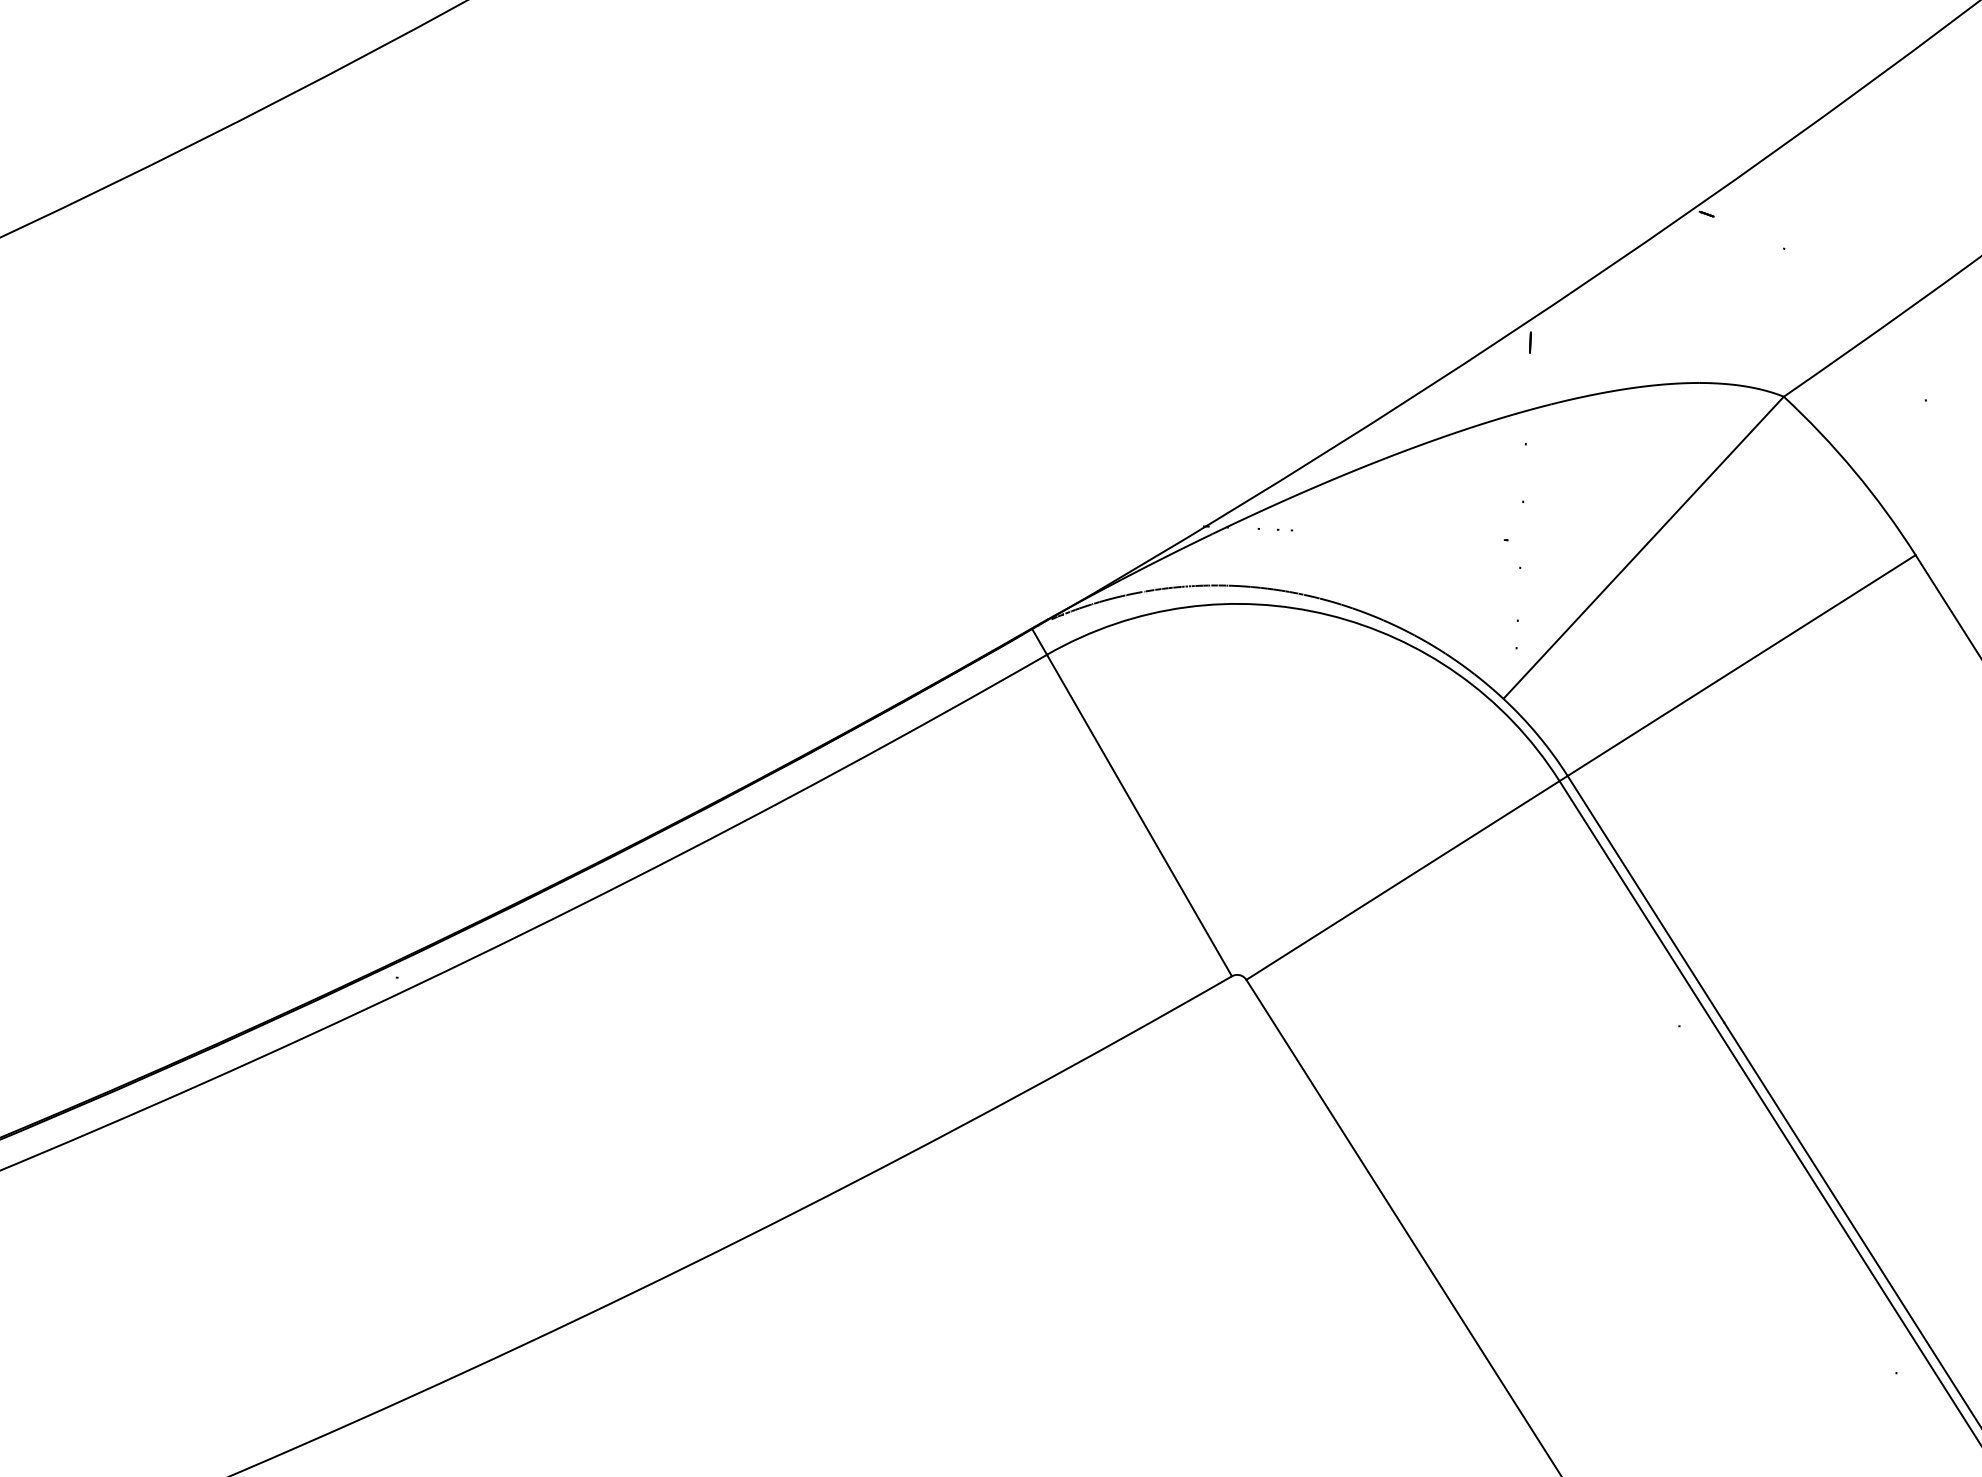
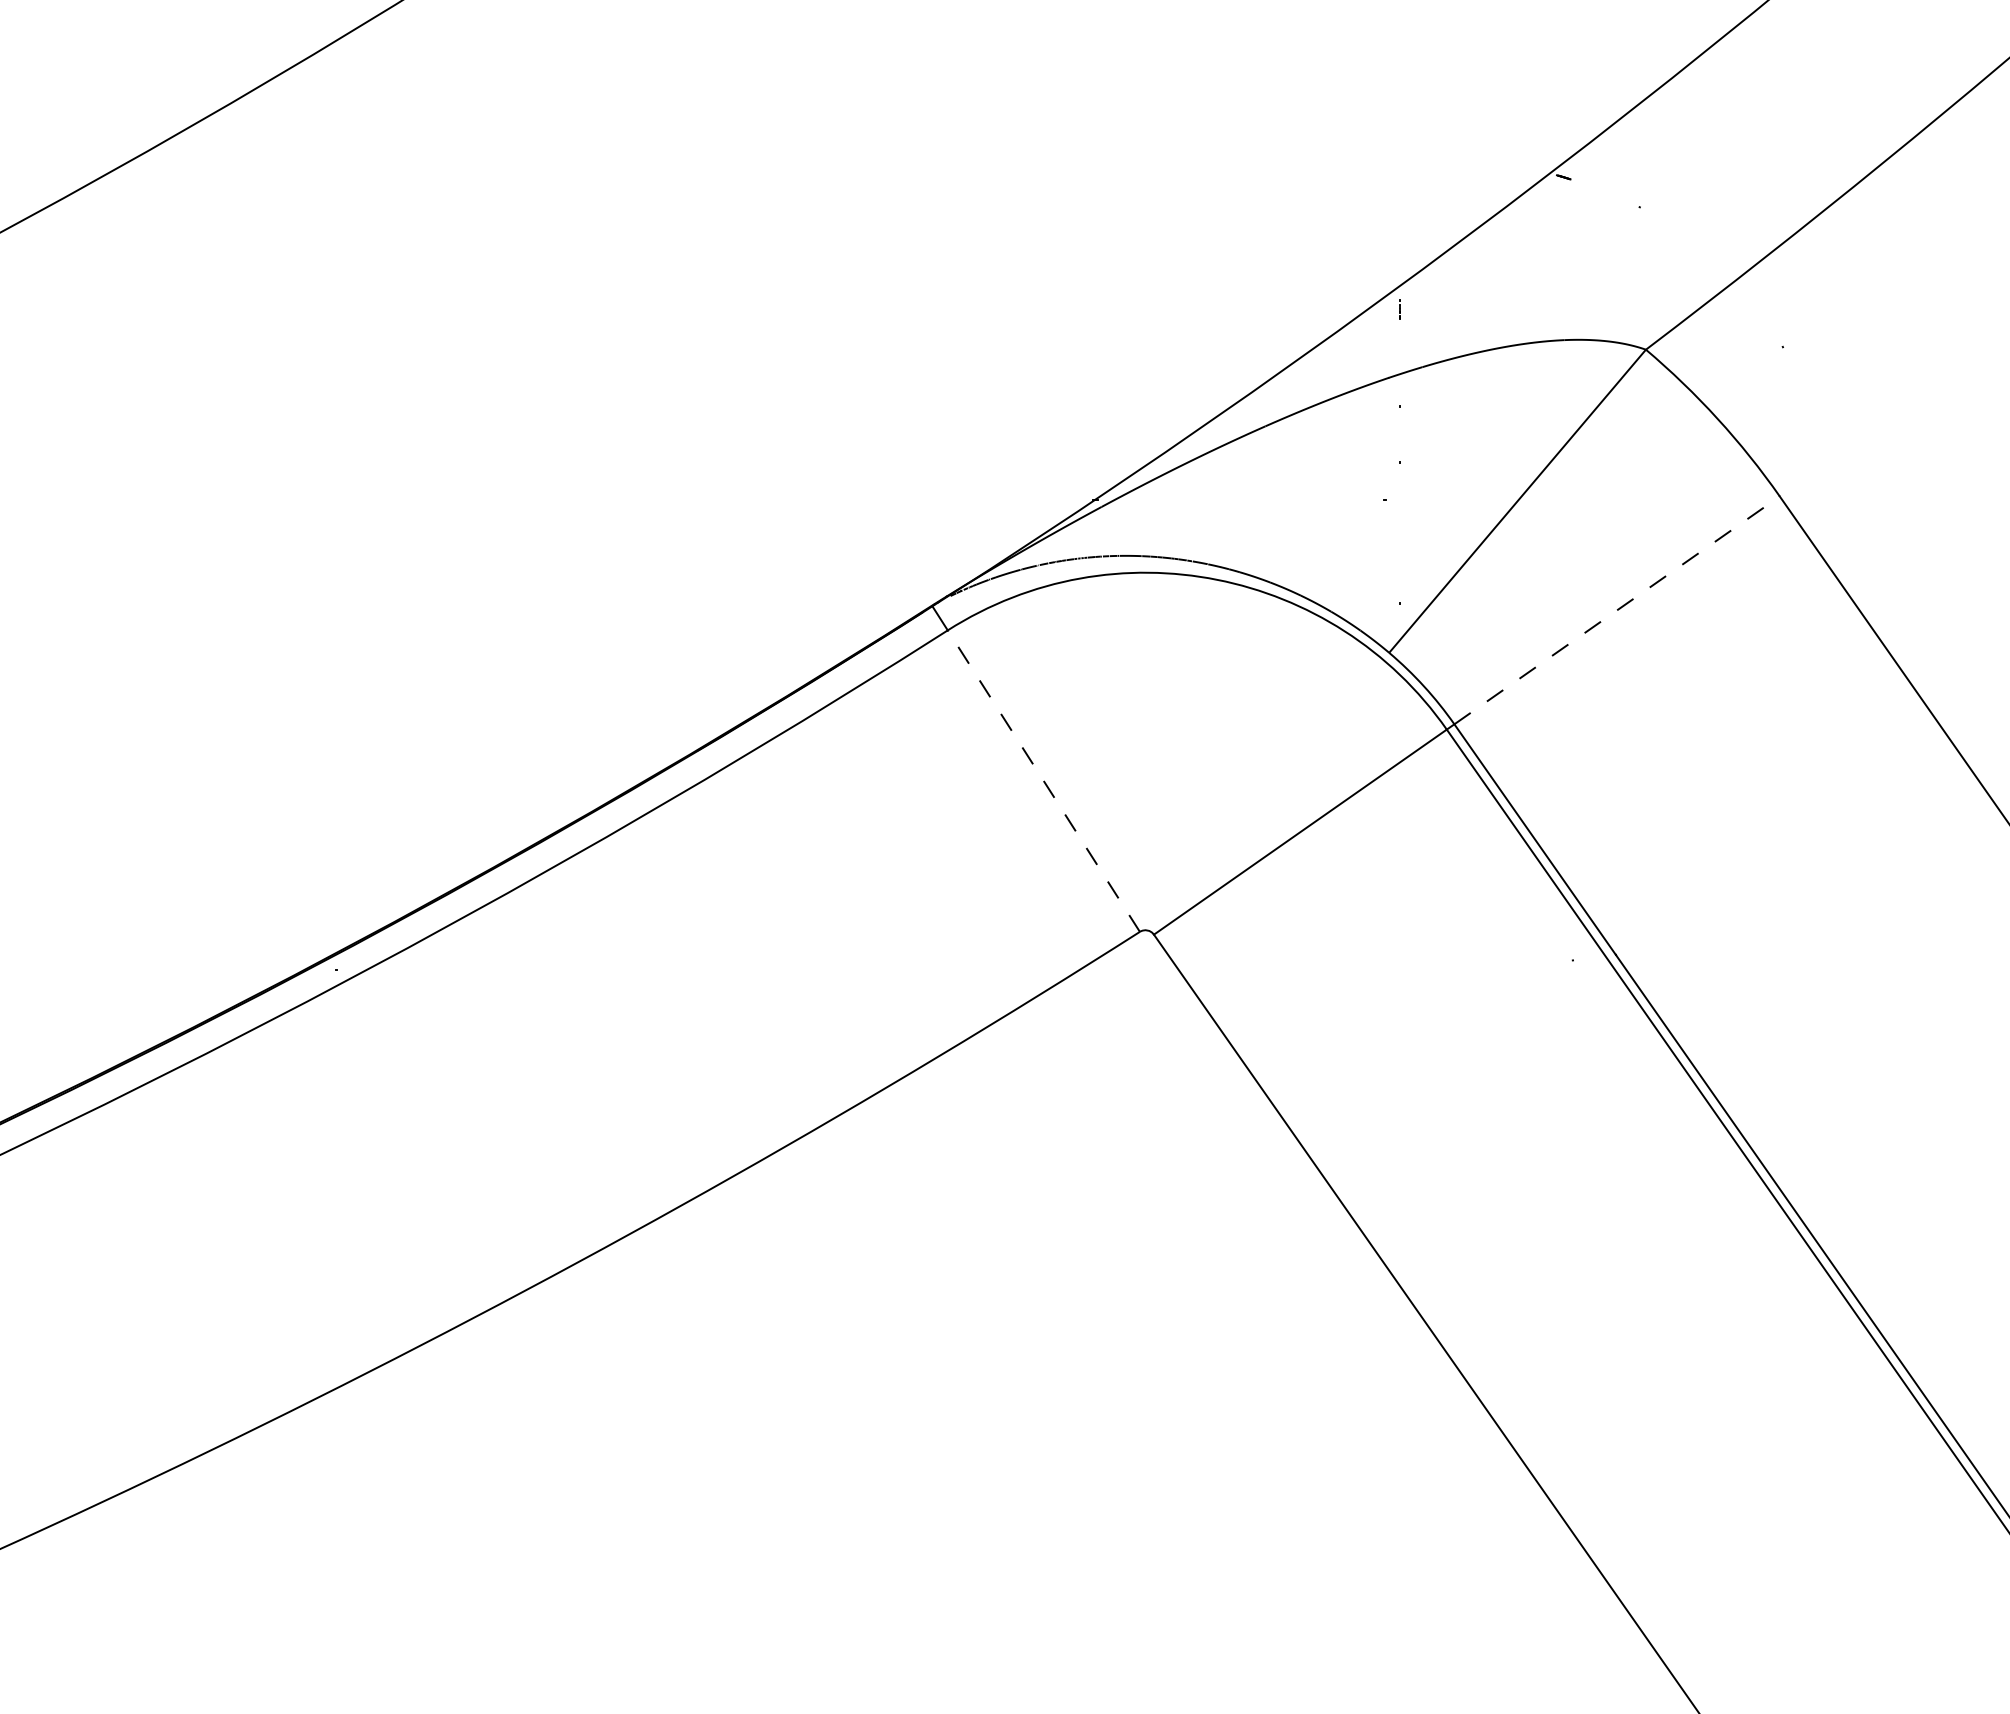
line: (1742, 665) -> (1617, 610), solid -> dashed
line: (1139, 815) -> (1043, 781), solid -> dashed

